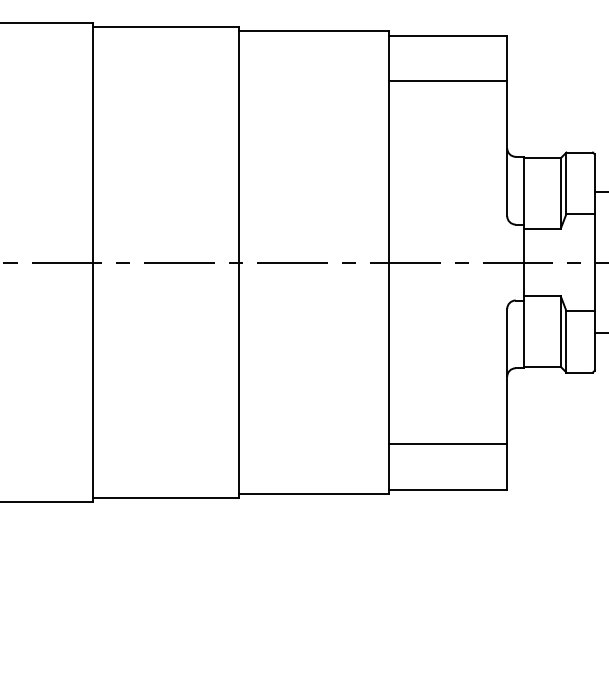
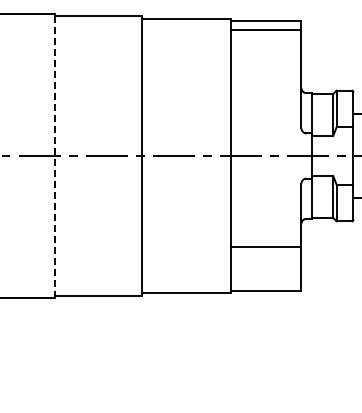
line: (448, 79) -> (266, 29), moved
line: (93, 261) -> (55, 155), solid -> dashed
line: (448, 445) -> (266, 247), moved

